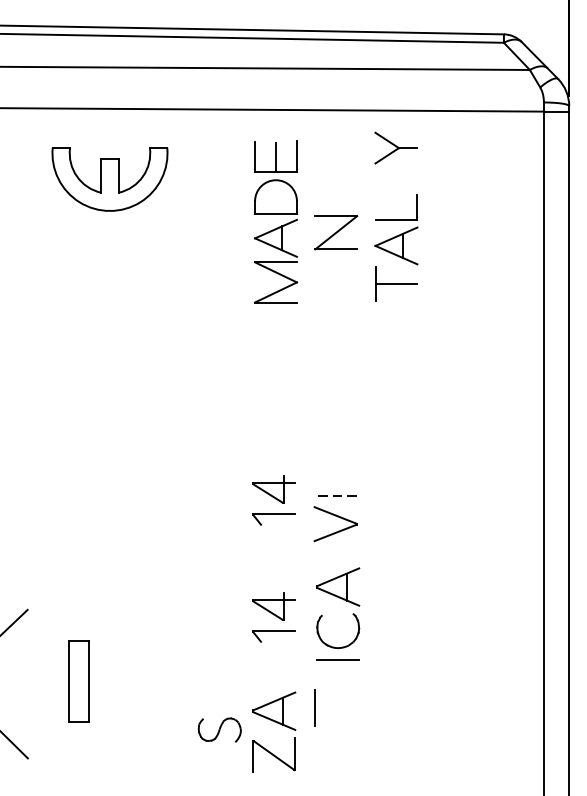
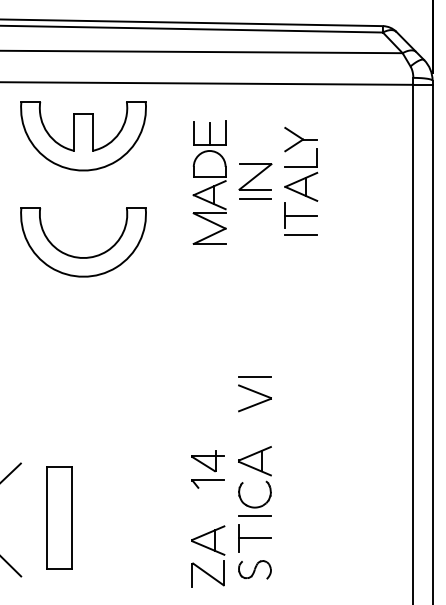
part: (395, 148) -> (300, 139), moved
part: (109, 179) -> (83, 136), size x1.43
part: (275, 221) -> (209, 182), moved
line: (336, 262) -> (255, 199), added
line: (396, 309) -> (301, 235), added
part: (104, 337) -> (79, 256), added
line: (336, 495) -> (255, 376), dashed -> solid
part: (273, 500) -> (207, 380), removed
part: (342, 600) -> (258, 471), moved
part: (78, 680) -> (59, 517), size x1.67
line: (334, 708) -> (254, 538), added
part: (219, 729) -> (254, 569), moved

